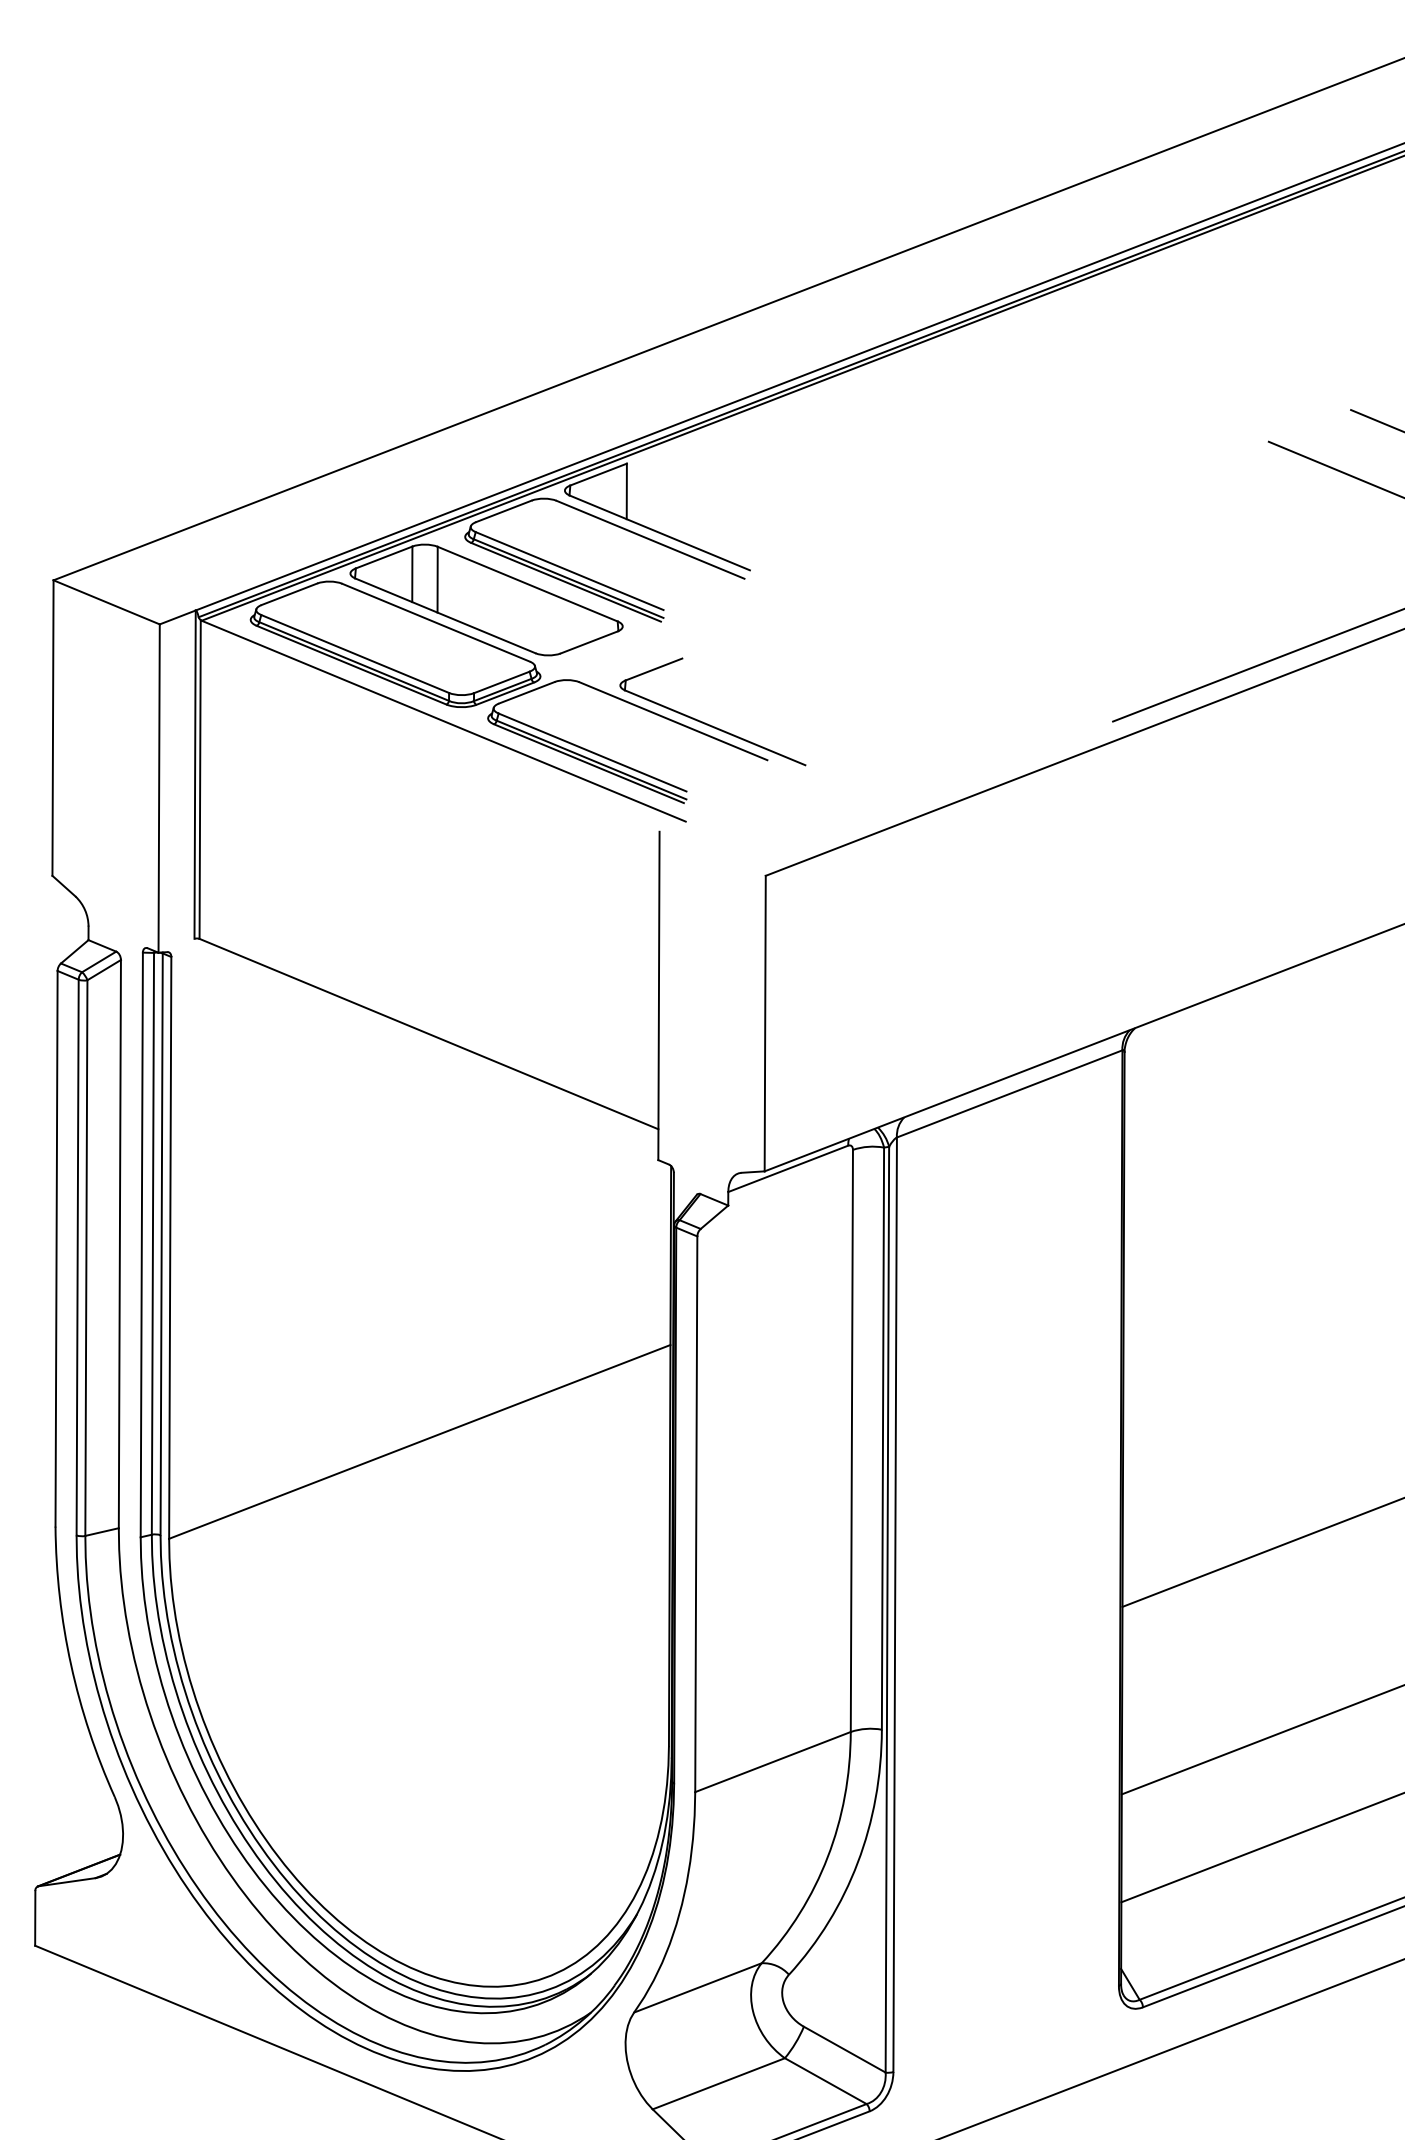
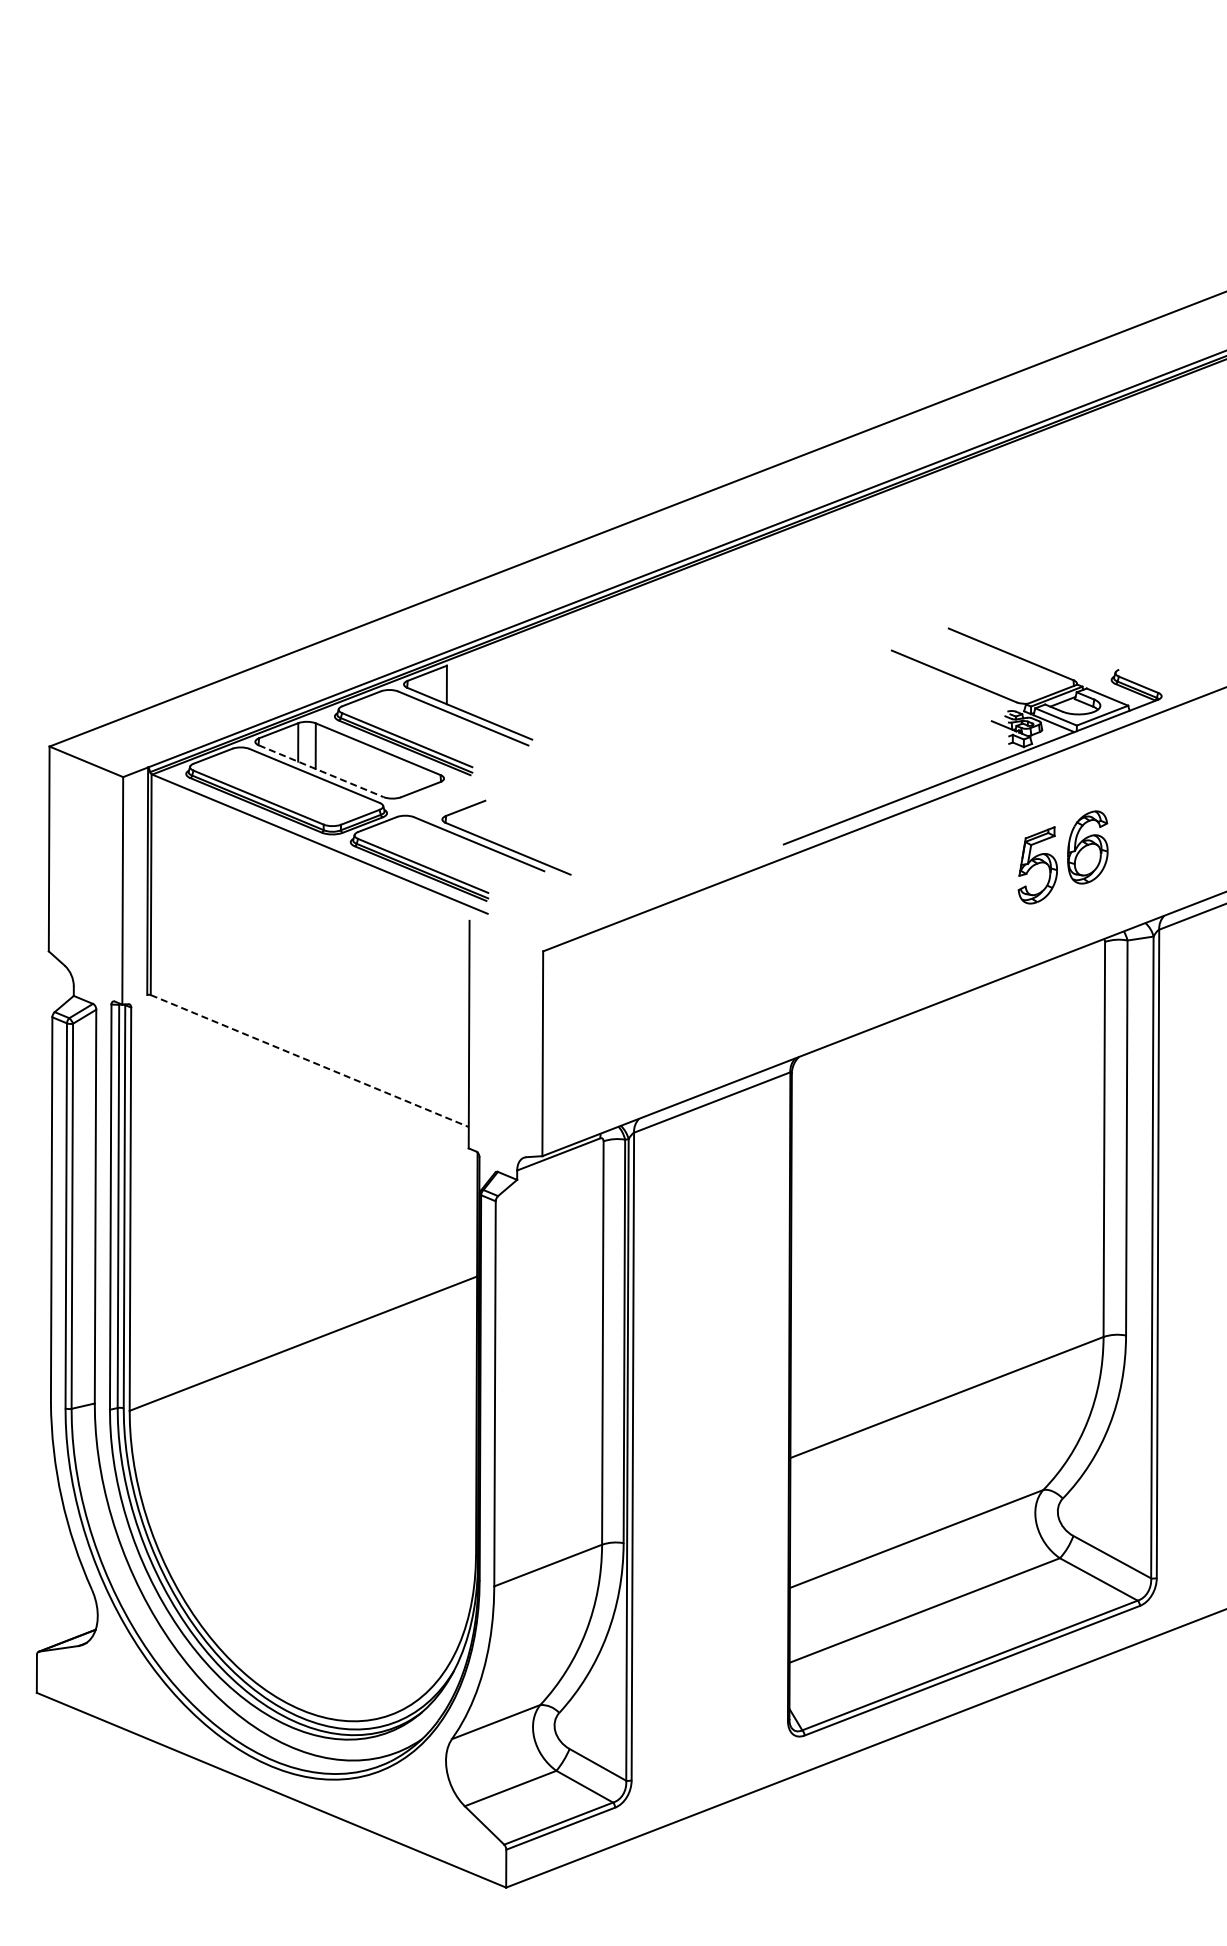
line: (445, 616) -> (321, 771), solid -> dashed
line: (430, 1034) -> (310, 1061), solid -> dashed

